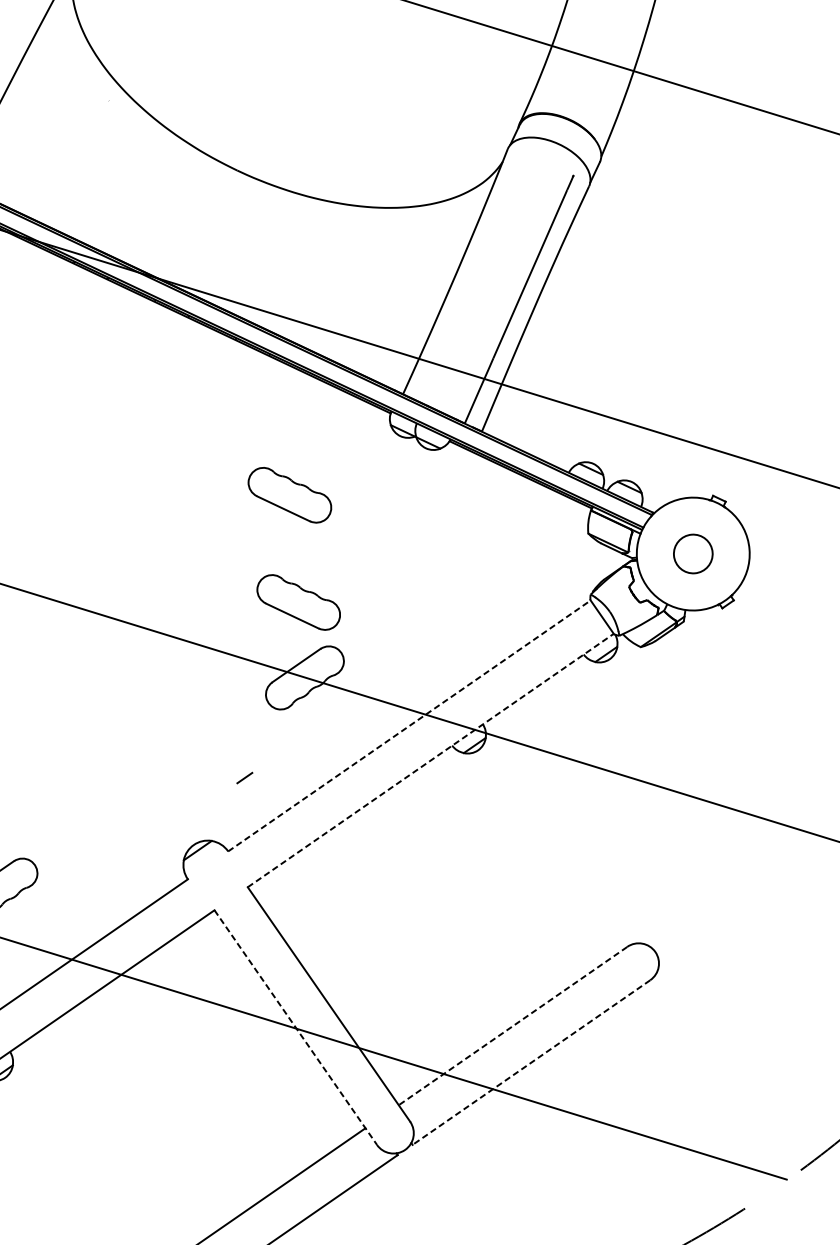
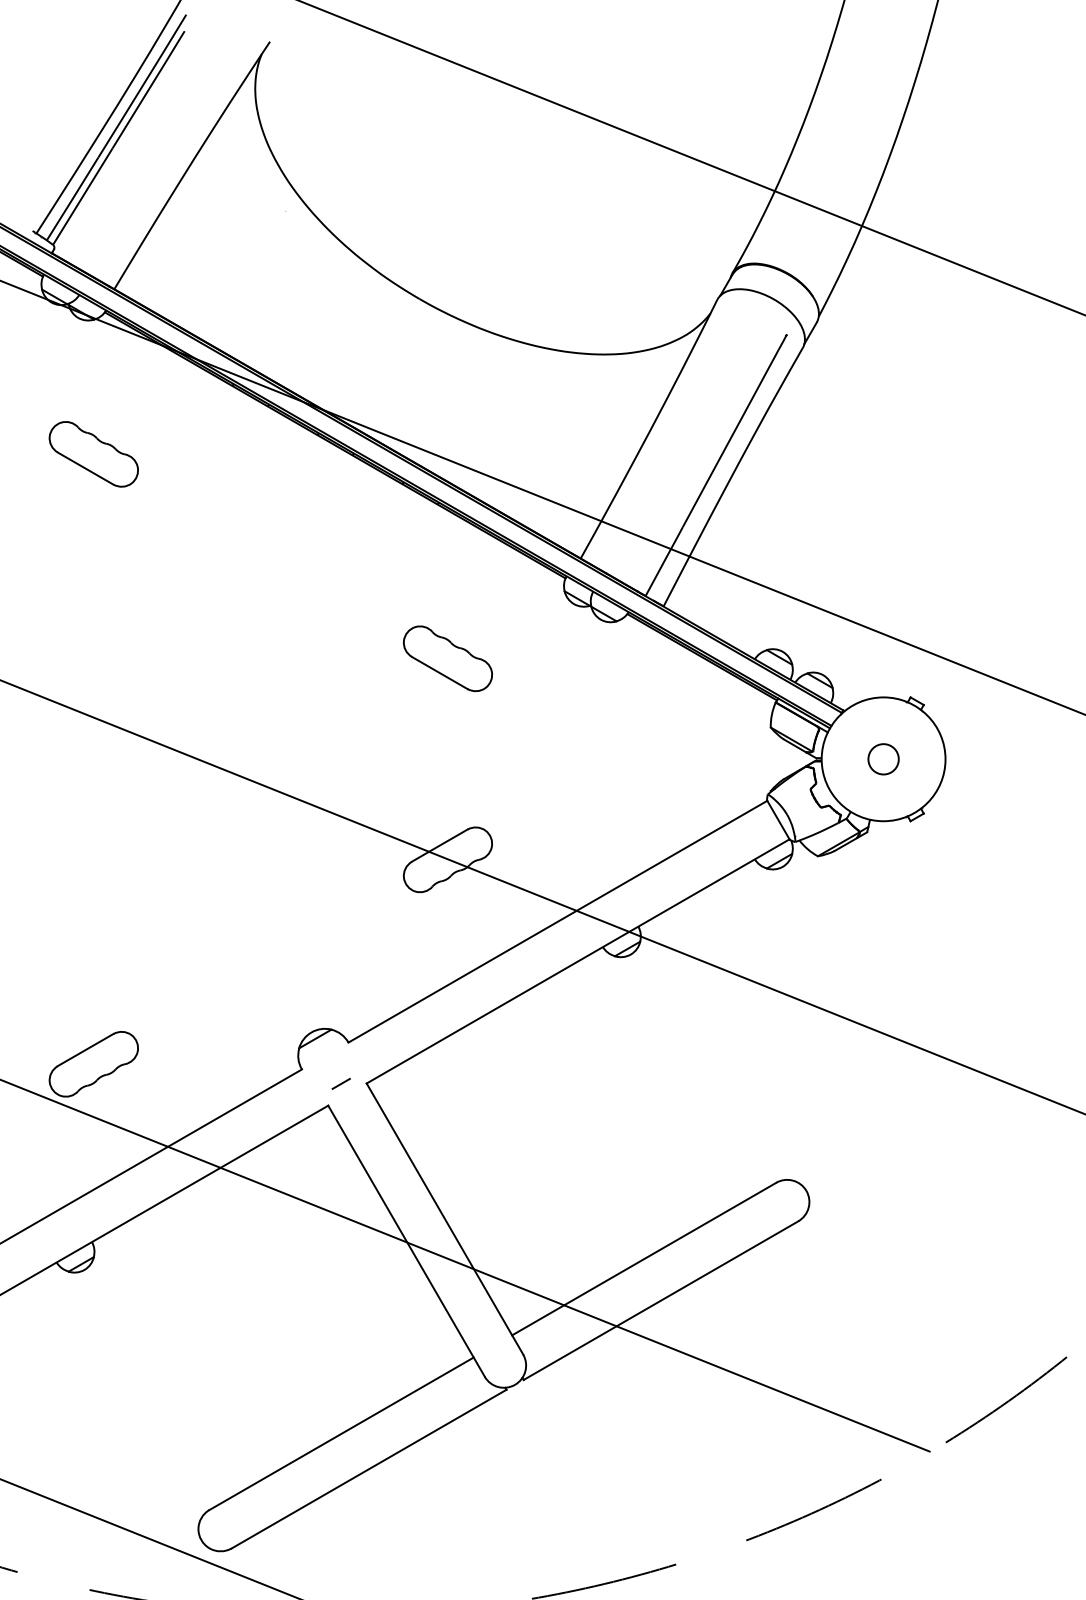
circle: (693, 554) -> (883, 759), size x0.71
part: (298, 602) -> (447, 776), removed
line: (409, 725) -> (557, 921), dashed -> solid
line: (431, 760) -> (578, 961), dashed -> solid
line: (244, 777) -> (340, 1083), moved
line: (512, 1026) -> (643, 1259), dashed -> solid
line: (295, 1027) -> (406, 1241), dashed -> solid
line: (531, 1062) -> (661, 1300), dashed -> solid

